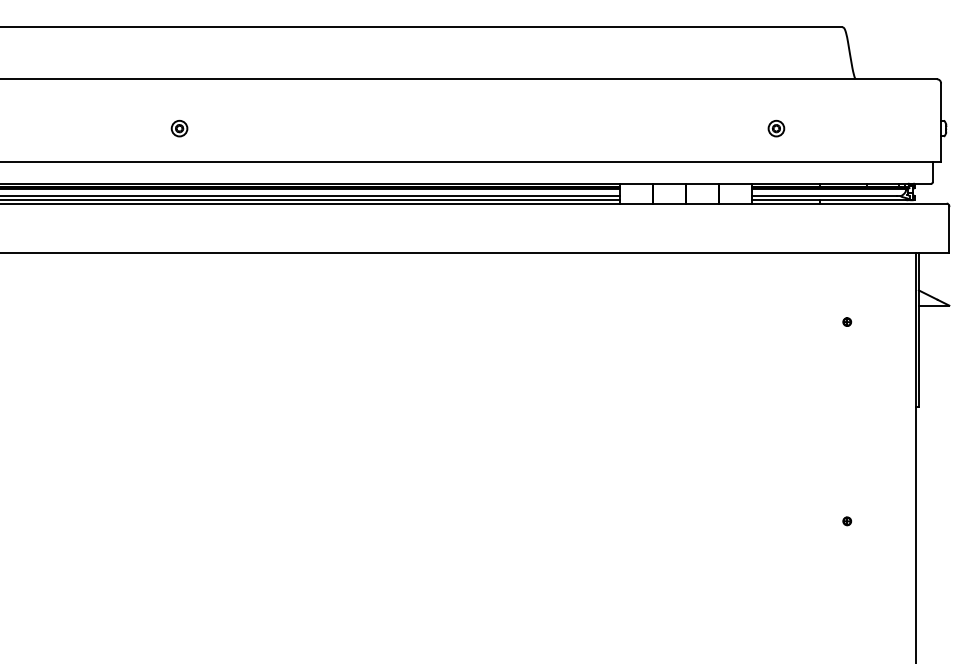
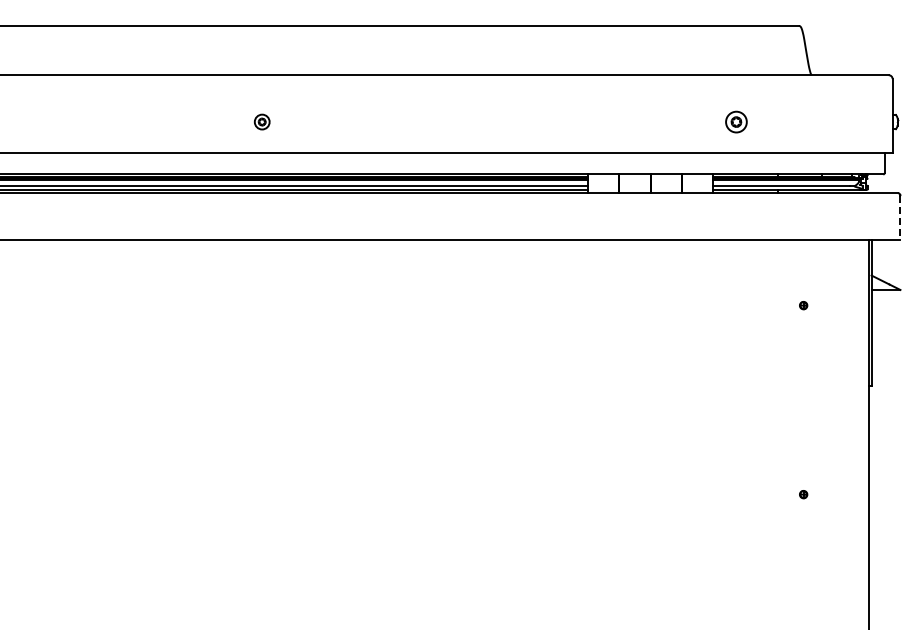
part: (178, 128) -> (261, 121), moved
part: (776, 128) -> (736, 121), size x1.4
line: (949, 230) -> (900, 218), solid -> dashed

